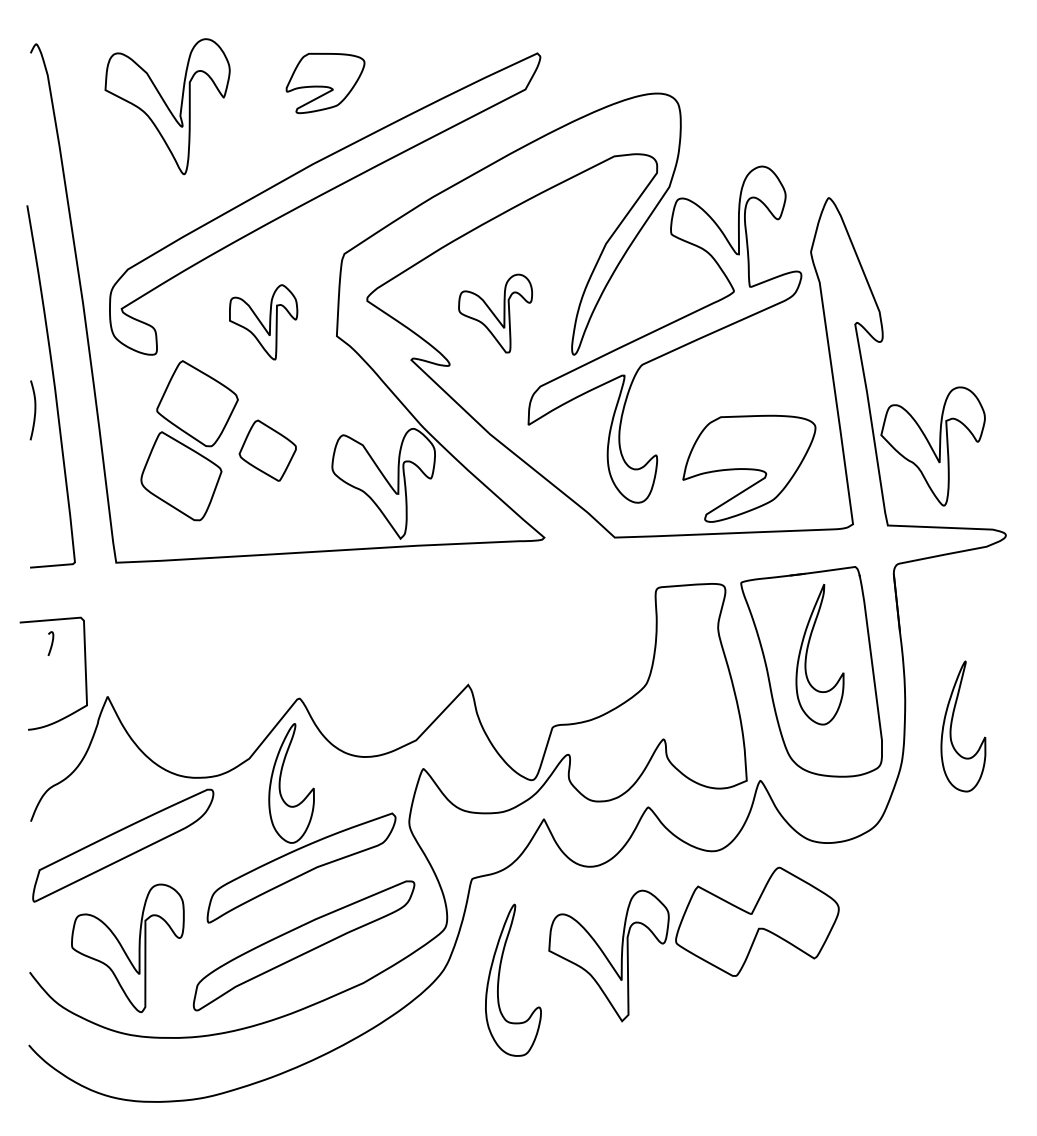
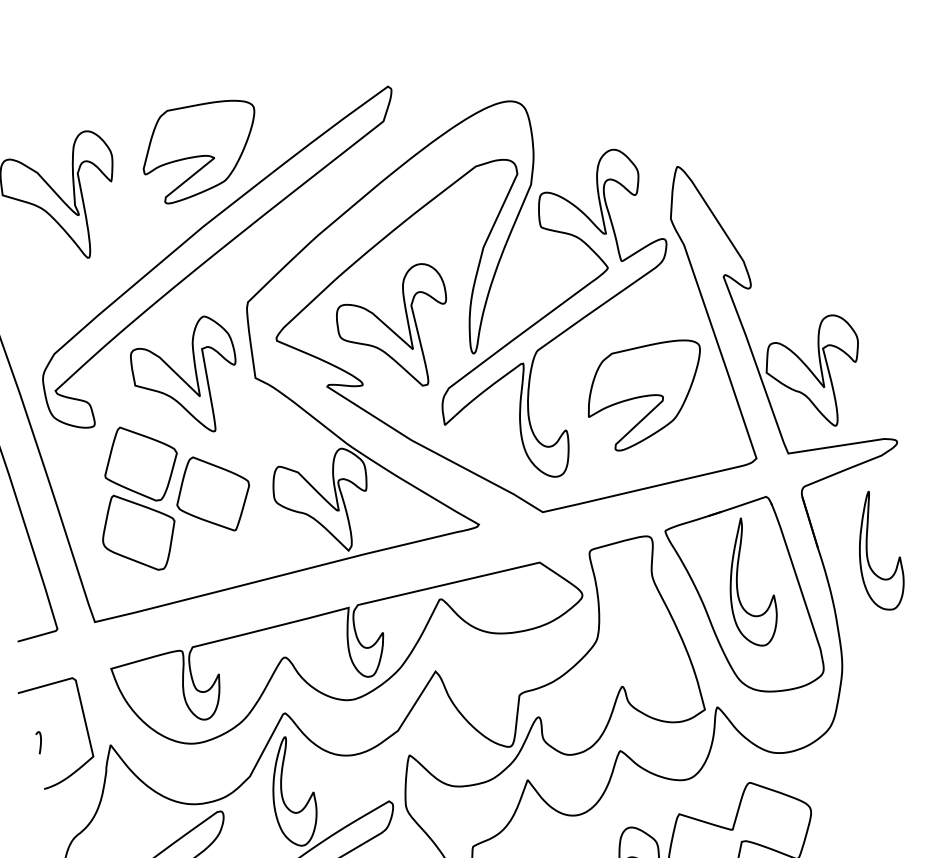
part: (325, 83) -> (201, 150), size x1.67
part: (495, 313) -> (395, 329), size x1.67
part: (263, 322) -> (186, 378), size x1.67
part: (267, 450) -> (212, 493), size x1.43
part: (749, 468) -> (646, 395), moved
curve: (51, 643) -> (40, 742), moved
part: (381, 651) -> (351, 656), added
part: (952, 724) -> (867, 551), moved

